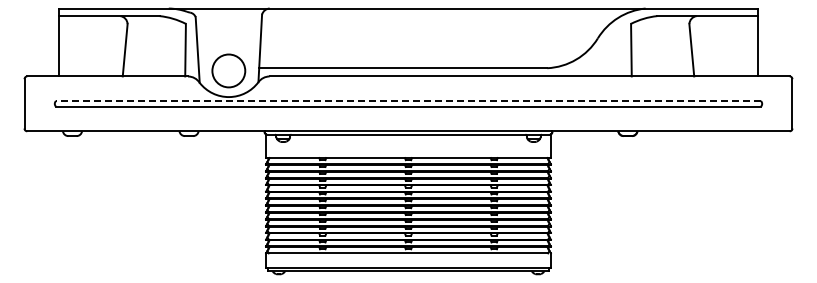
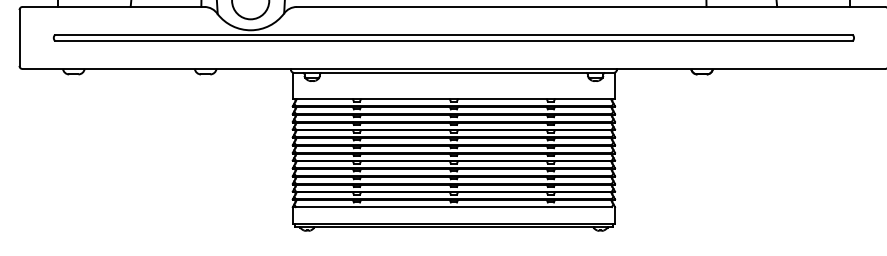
line: (408, 100) -> (453, 34), dashed -> solid

